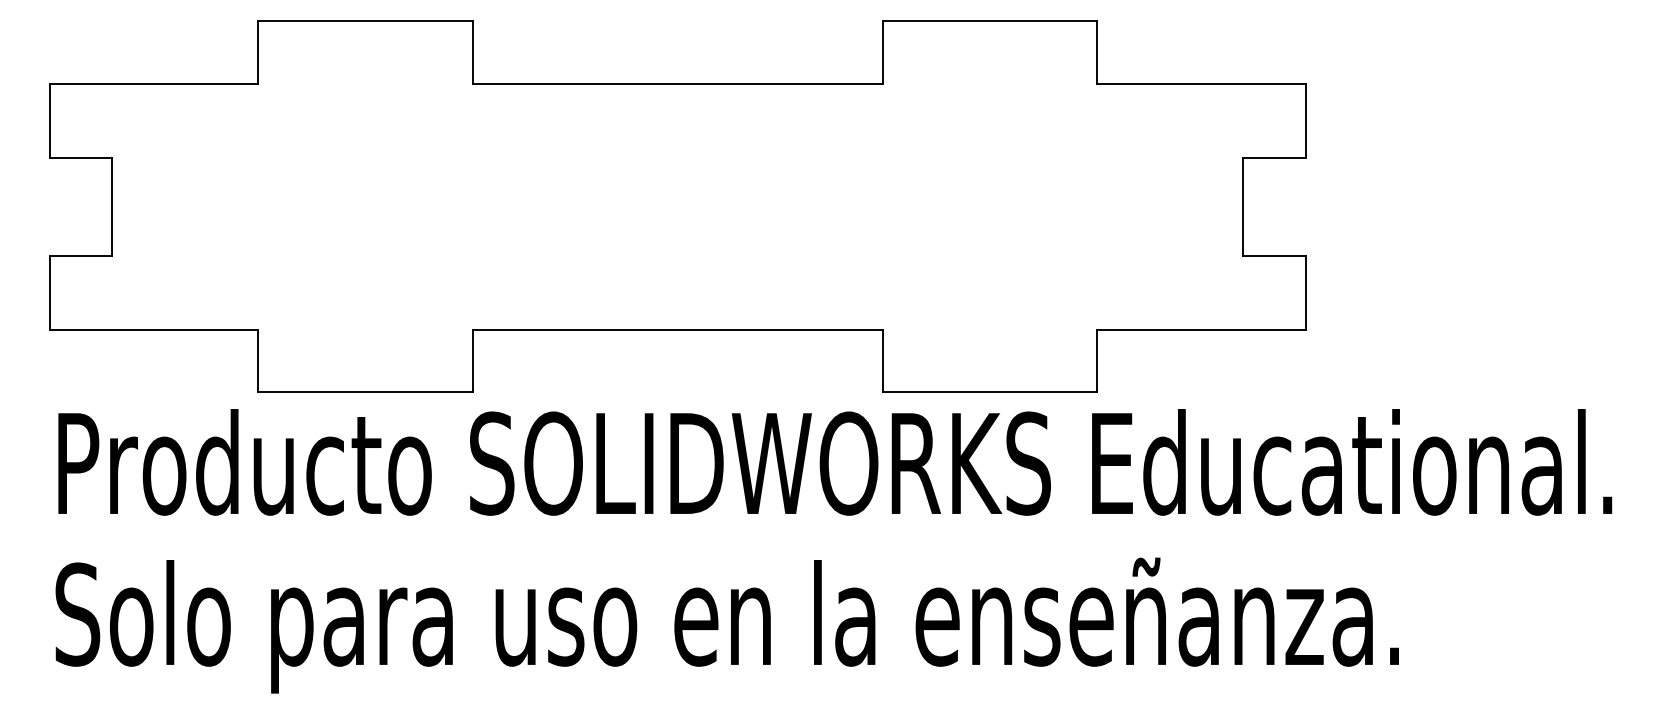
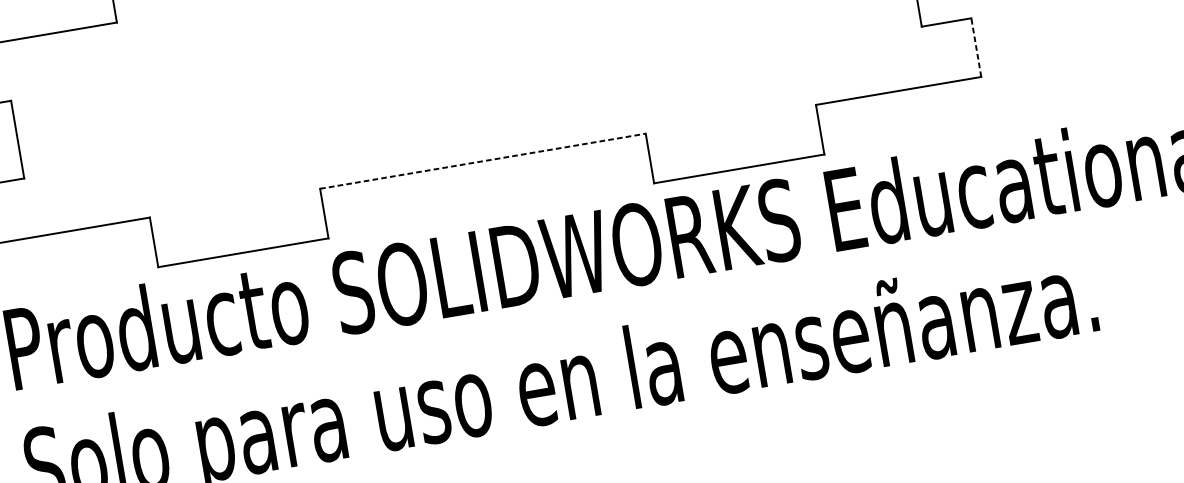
line: (1305, 292) -> (976, 47), solid -> dashed
line: (678, 329) -> (483, 161), solid -> dashed

